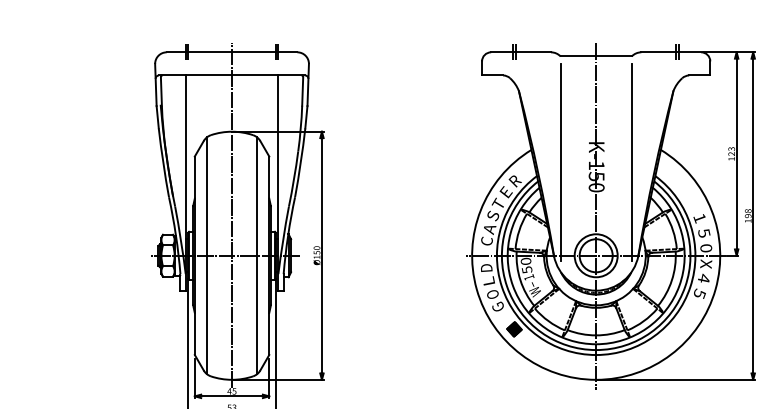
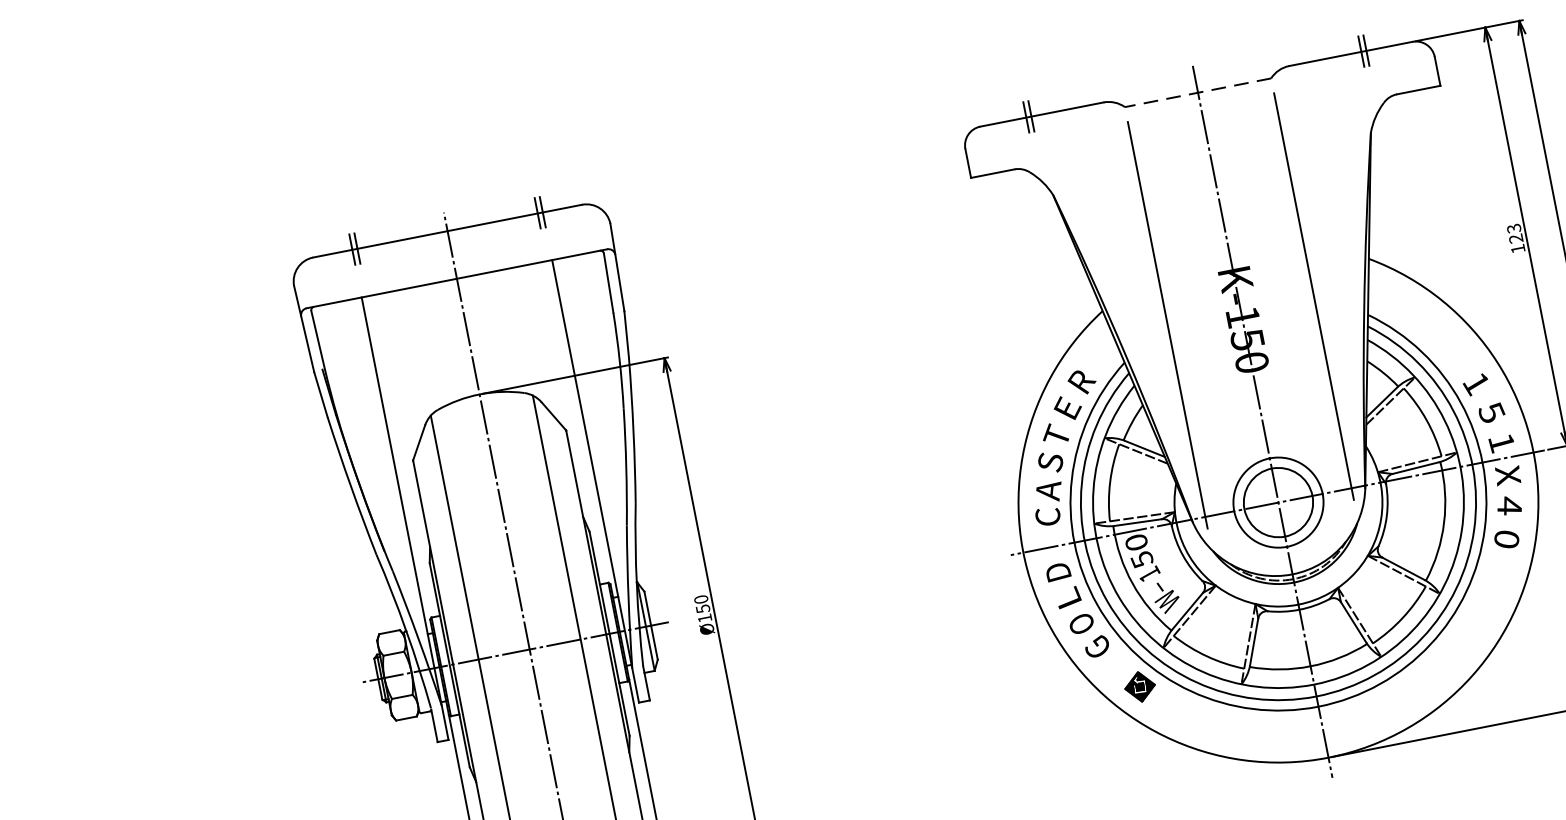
line: (596, 56) -> (1198, 92), solid -> dashed
text: (706, 248) -> (1502, 443), 0 -> 1
text: (699, 293) -> (1506, 538), 5 -> 0

